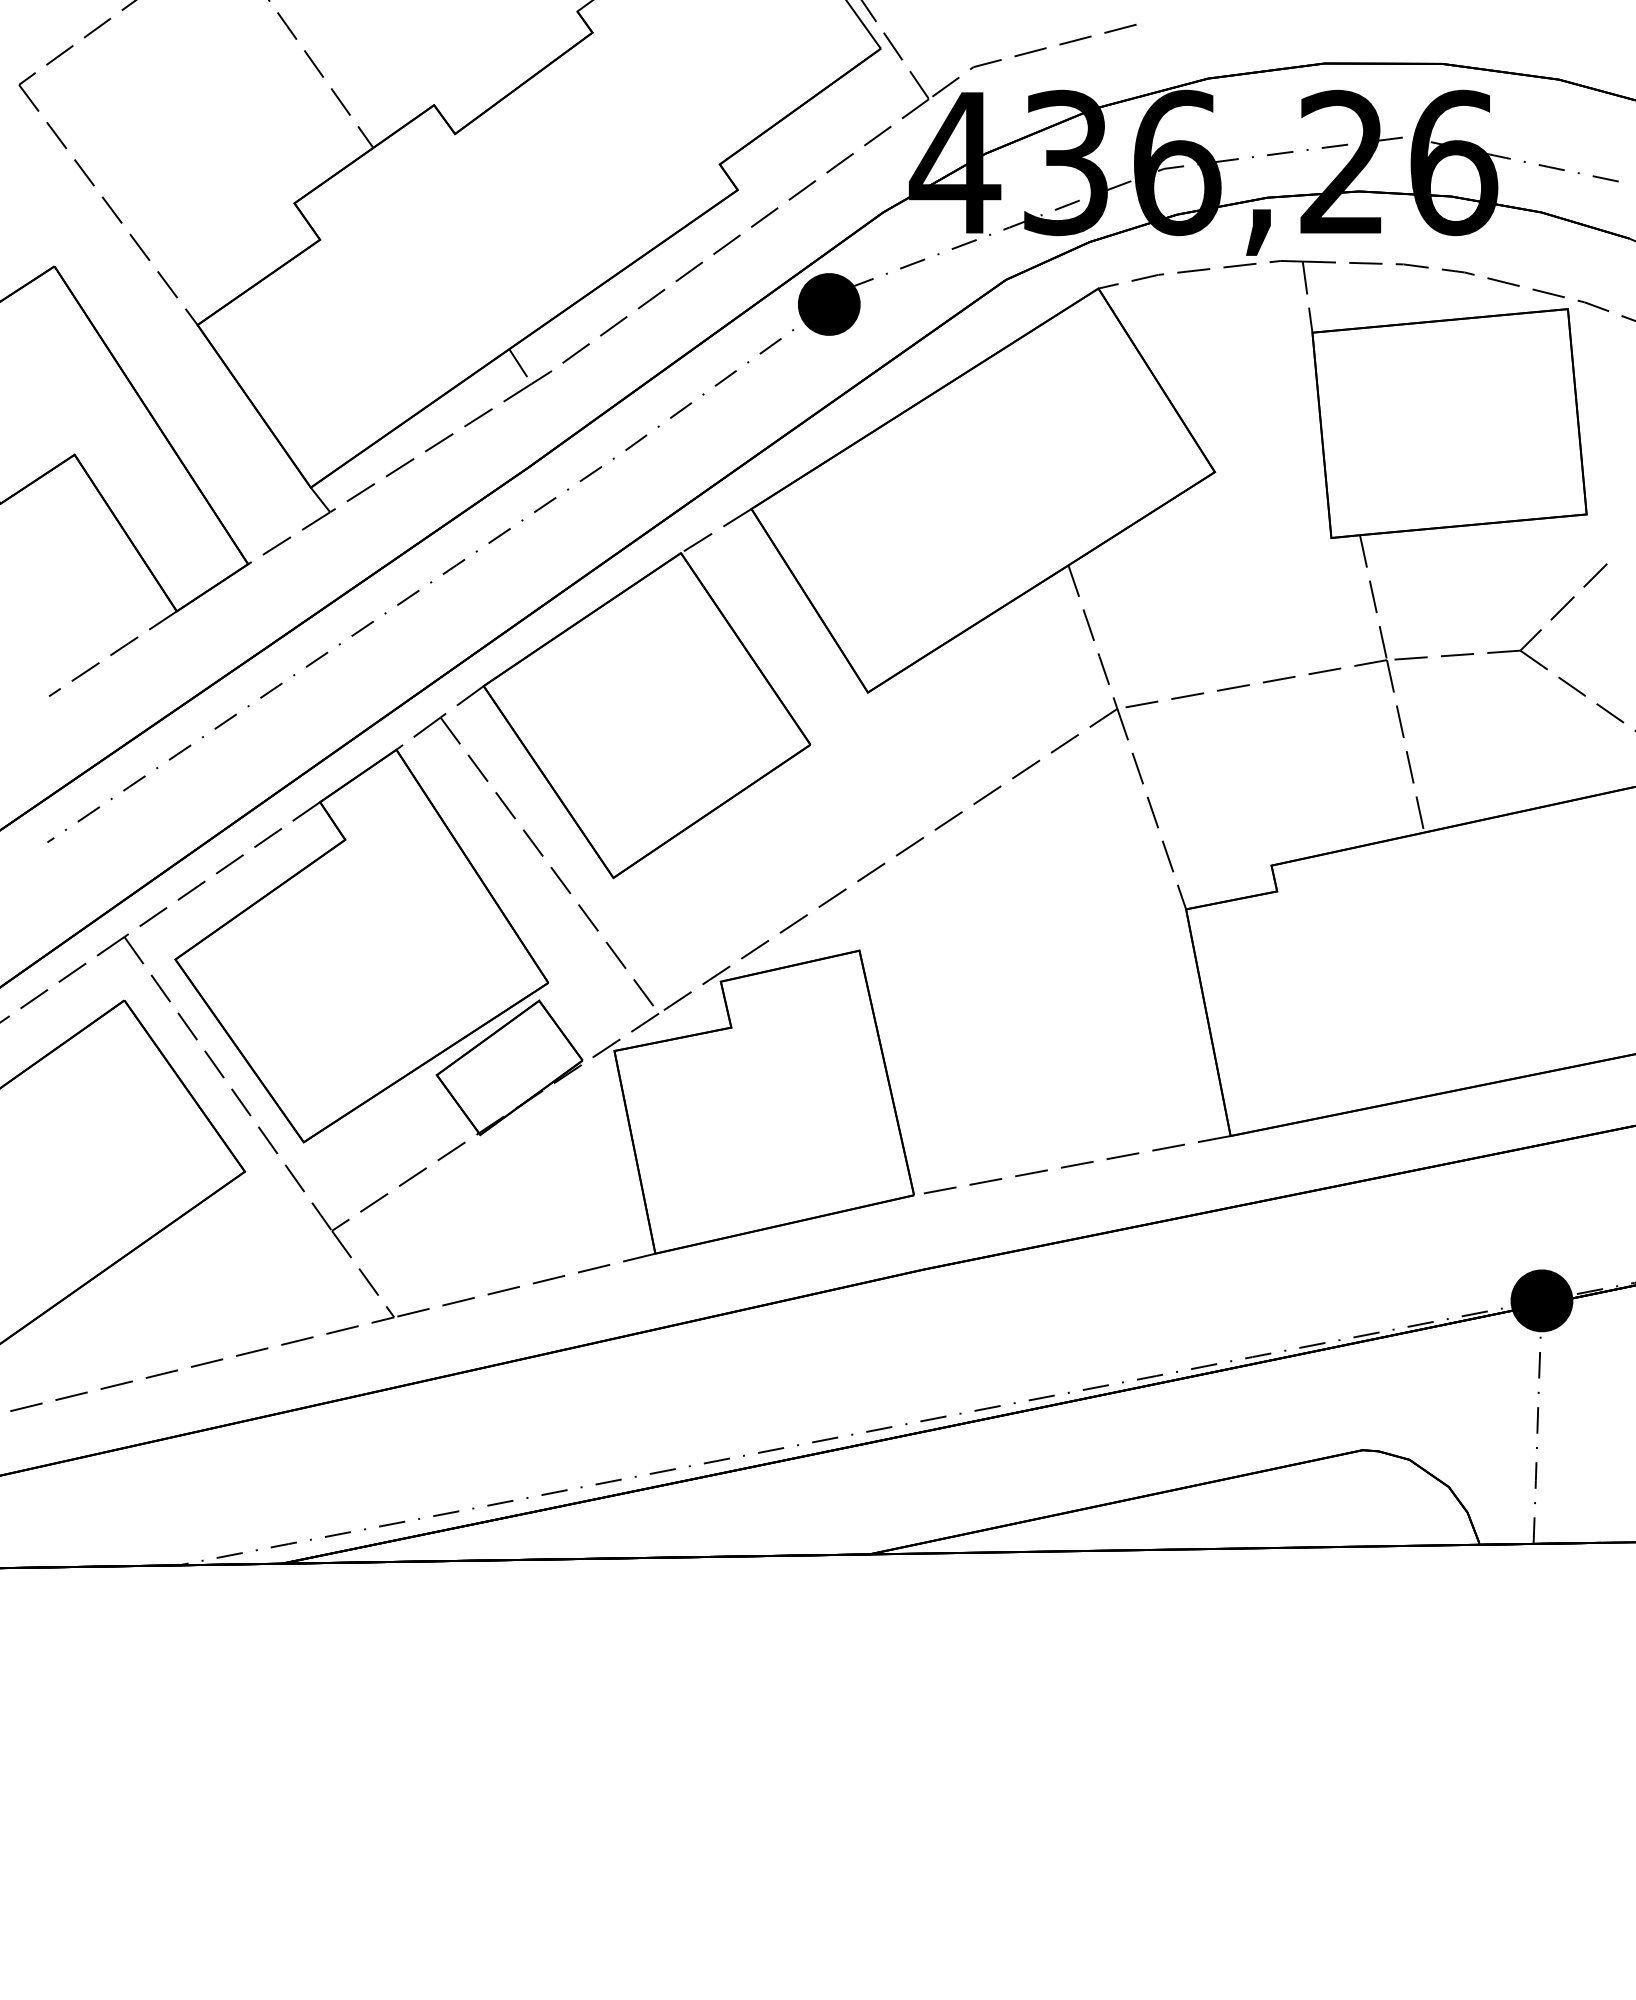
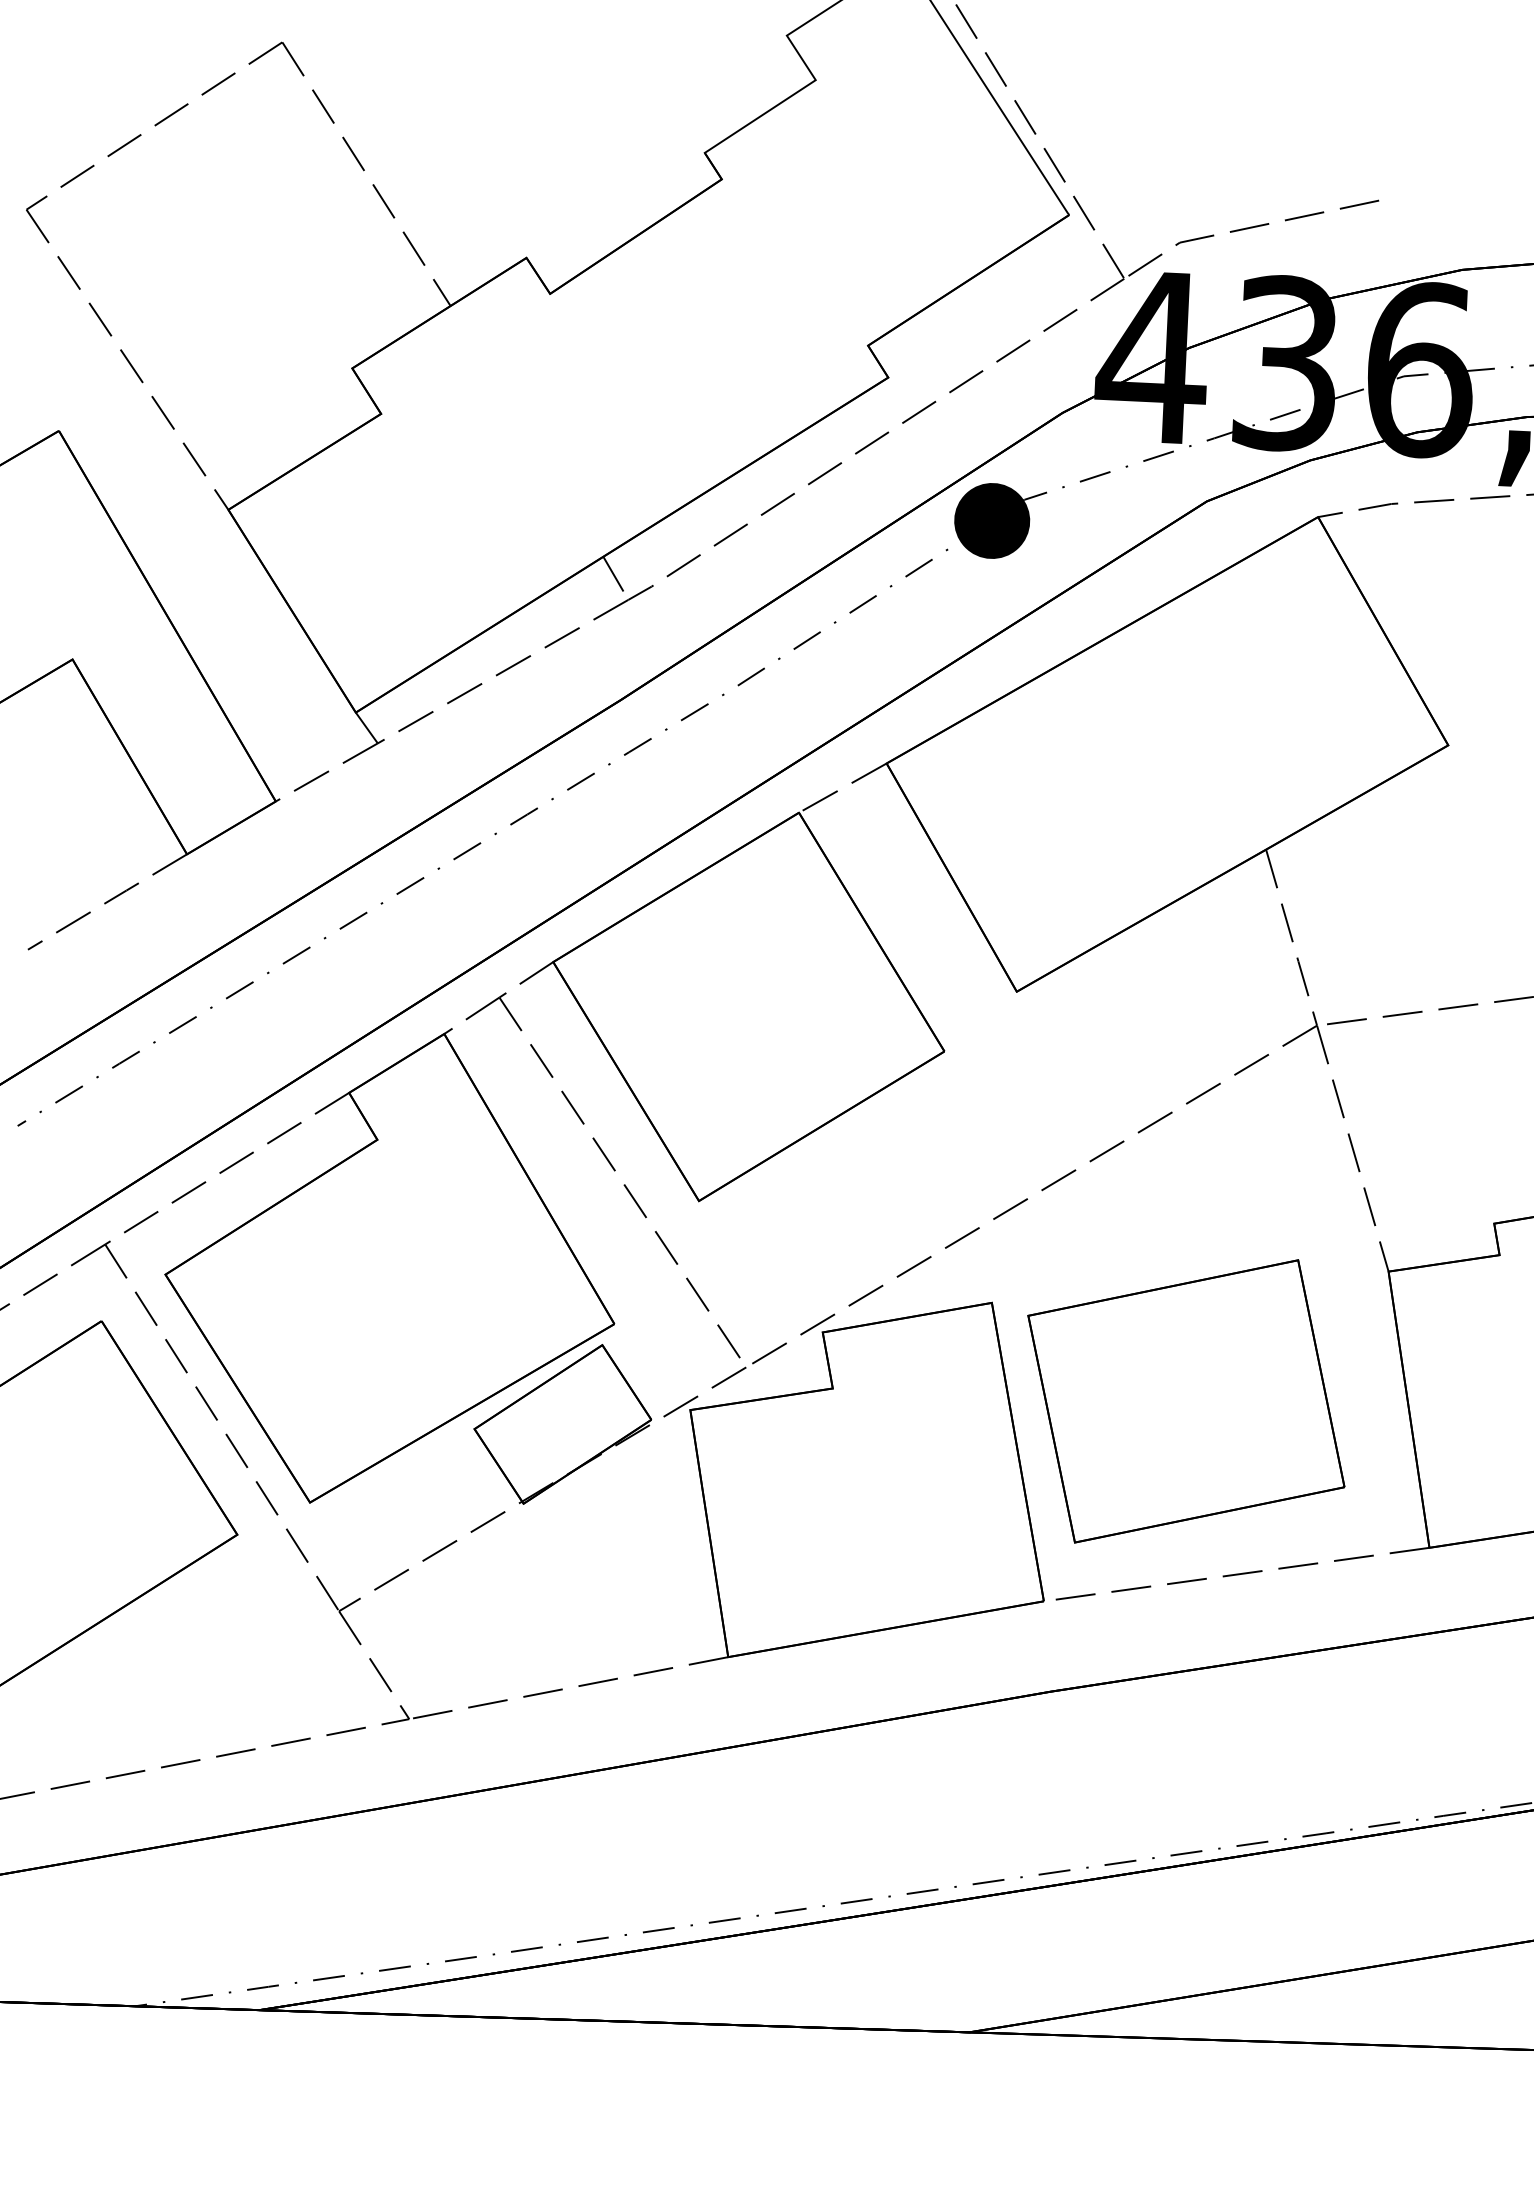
part: (1023, 1024) -> (1185, 1401), added

